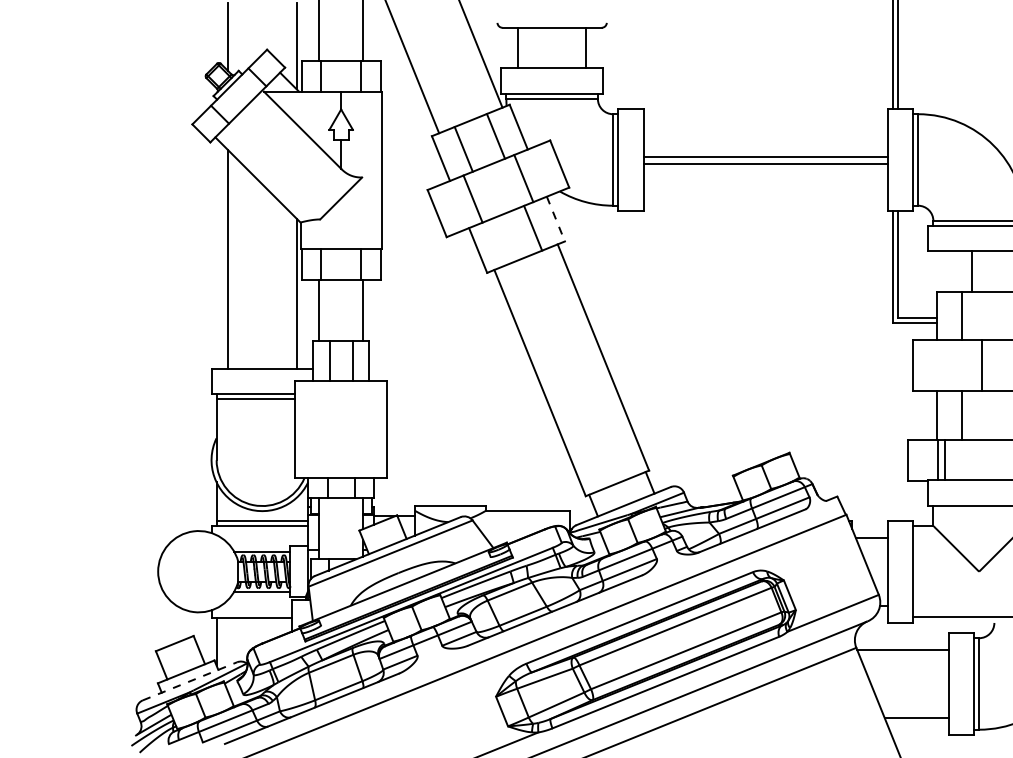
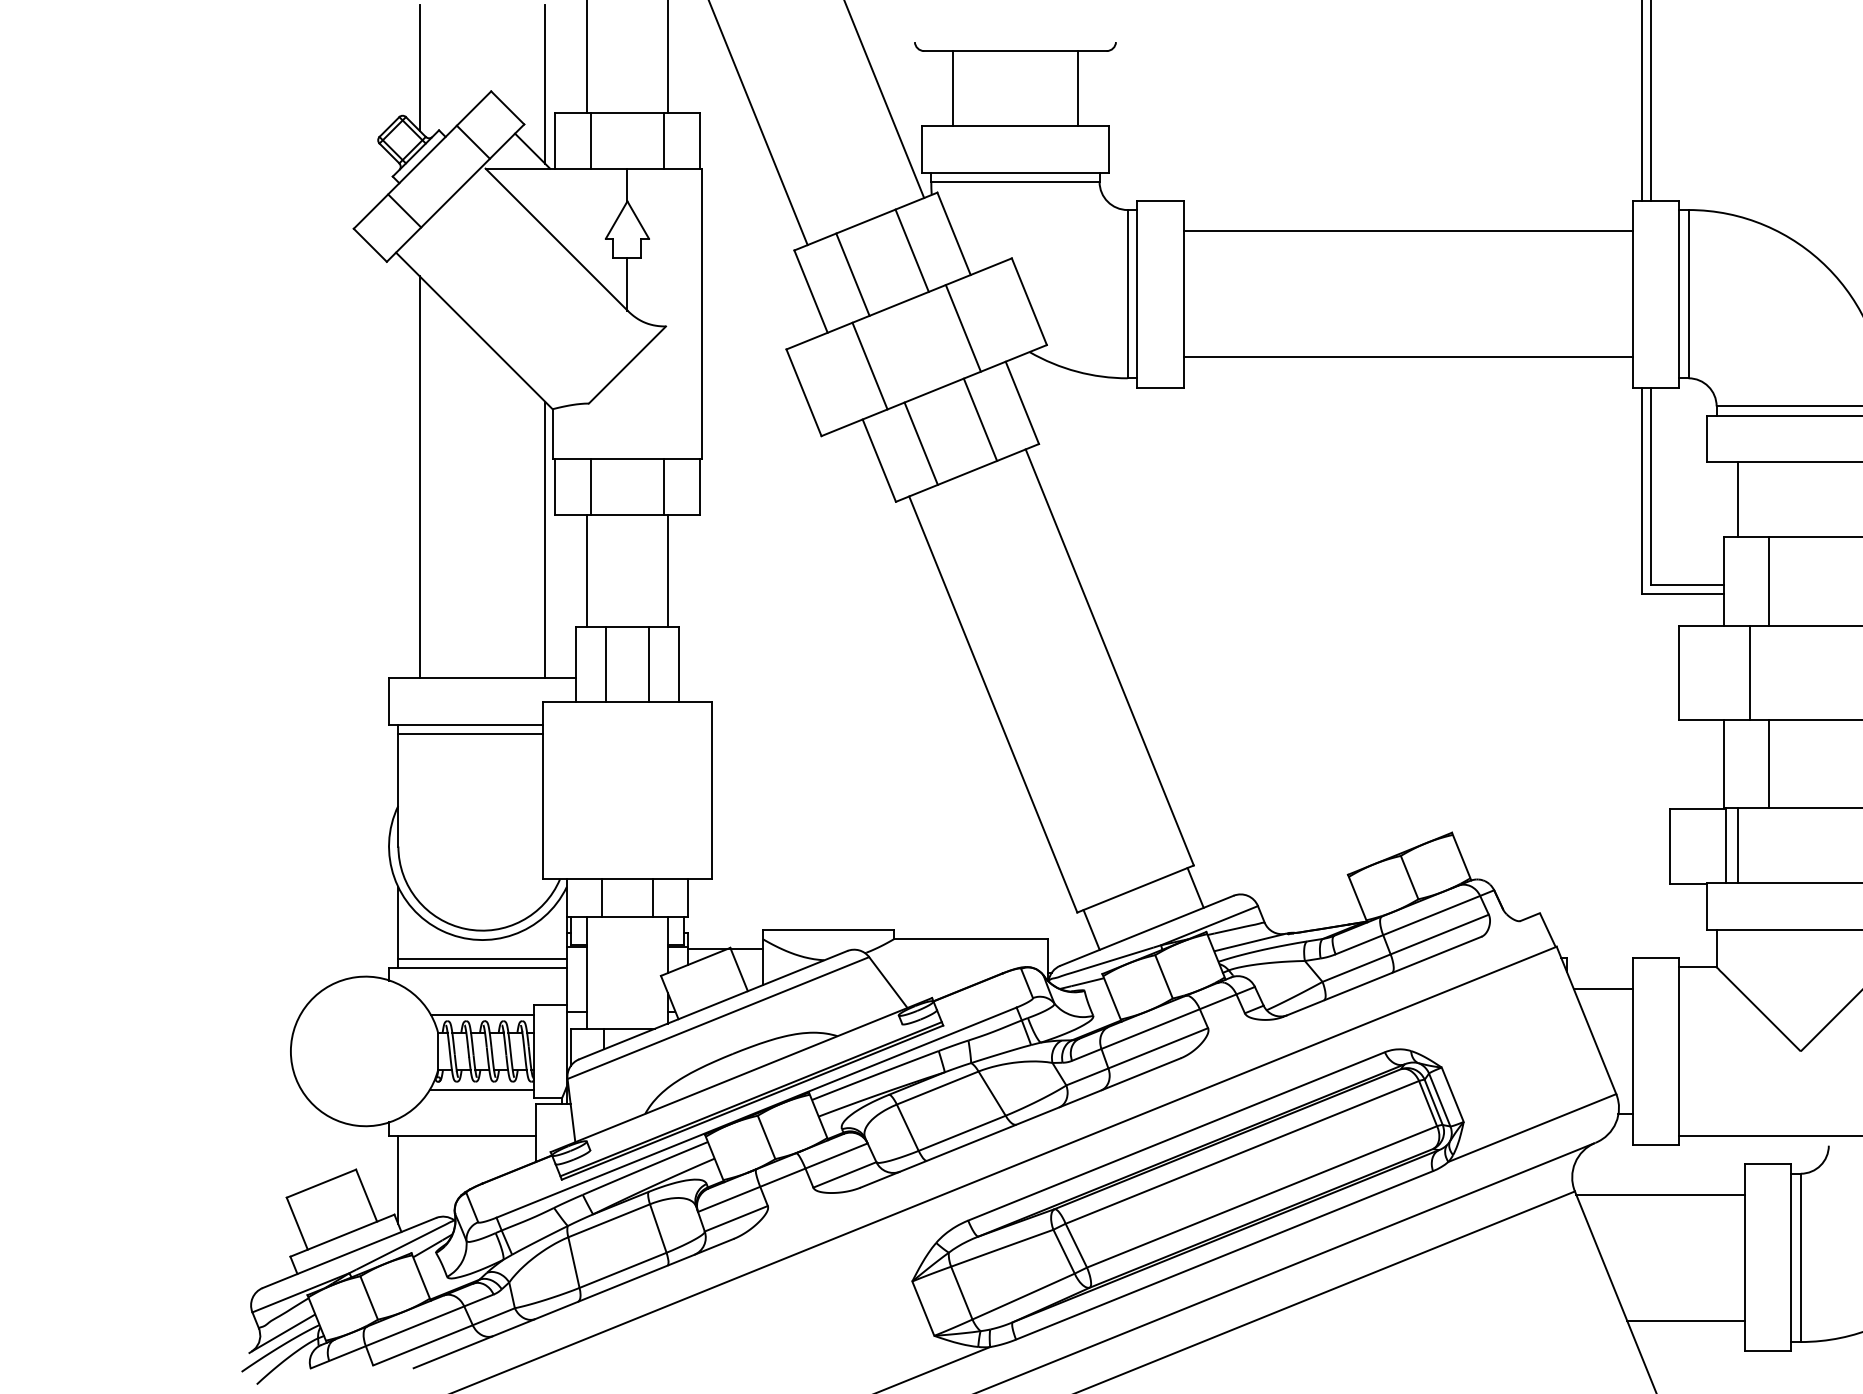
line: (765, 156) -> (1407, 230), moved
line: (765, 164) -> (1407, 357), moved
line: (556, 219) -> (1023, 403), dashed -> solid
line: (500, 240) -> (920, 442), added
line: (971, 271) -> (1737, 499), moved
line: (981, 365) -> (1749, 672), moved
line: (190, 681) -> (350, 1253), dashed -> solid

